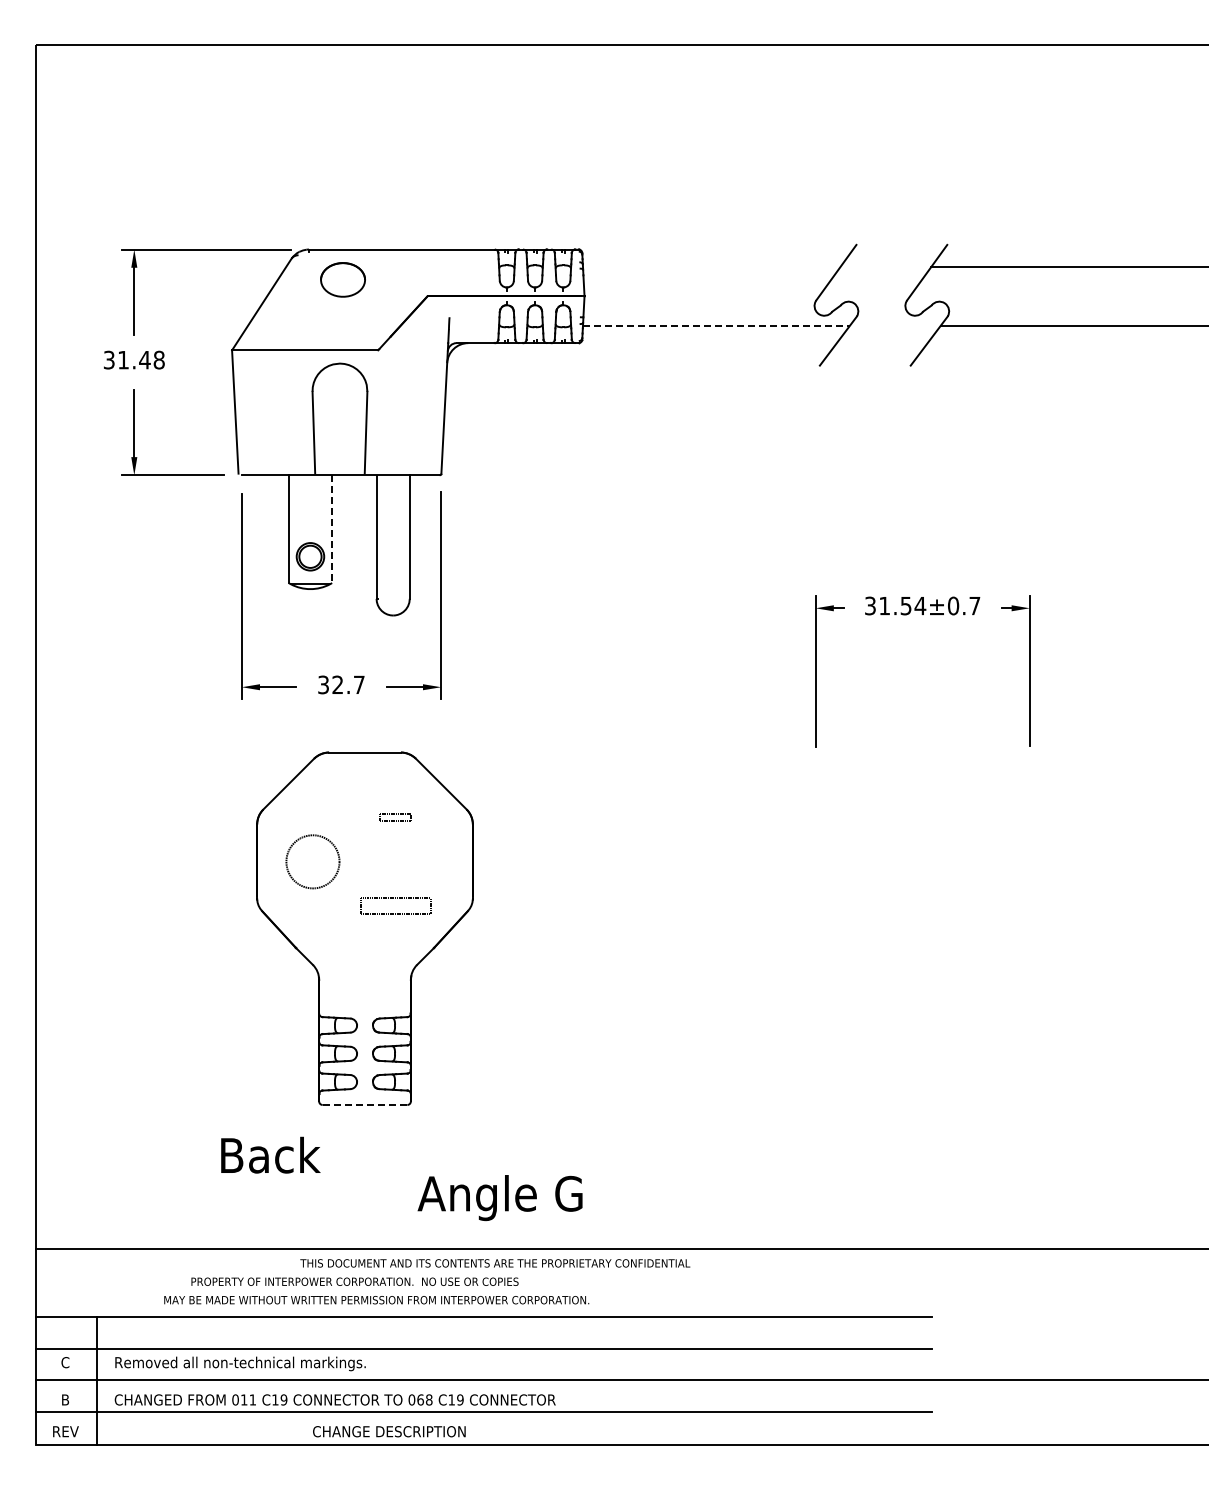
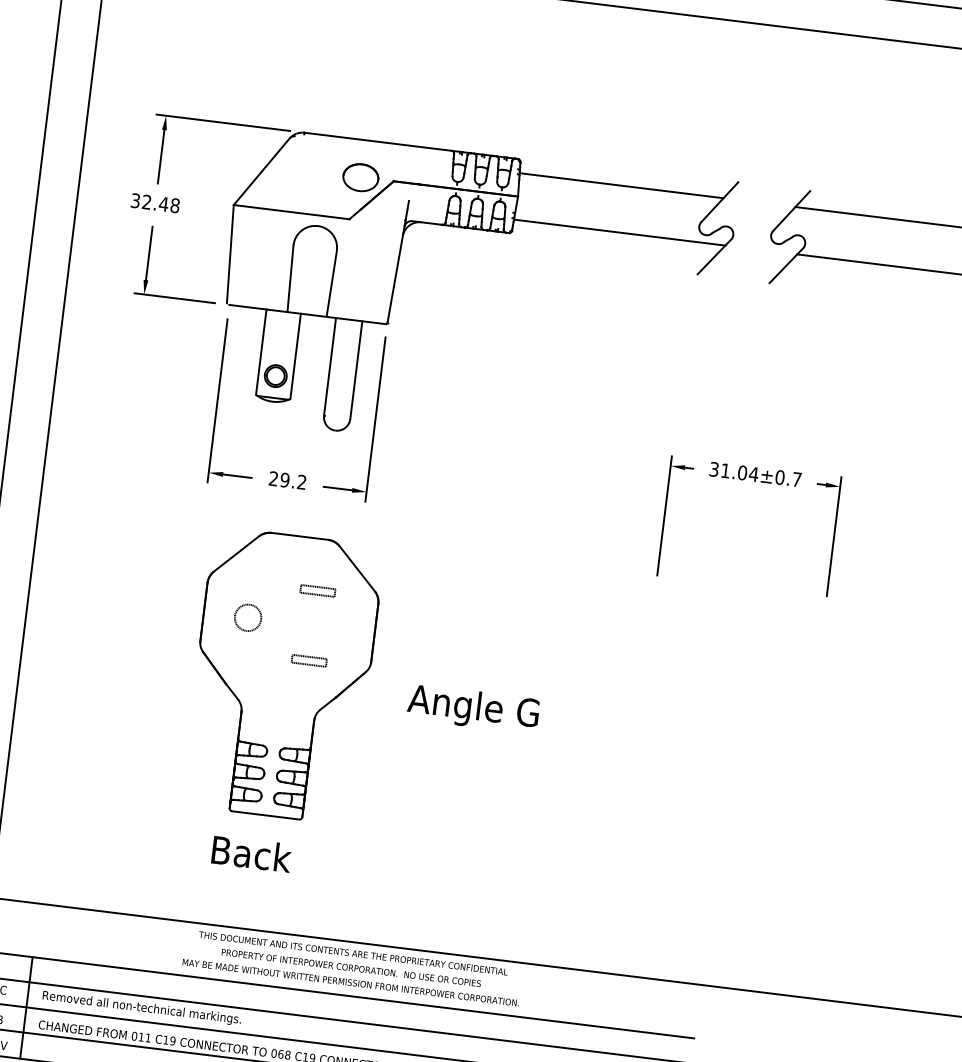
line: (711, 267) -> (621, 186), added
part: (342, 279) -> (360, 177), moved
line: (716, 325) -> (619, 232), dashed -> solid
text: (123, 359) -> (146, 201), 31.48 -> 32.48
line: (332, 529) -> (295, 356), dashed -> solid
text: (905, 605) -> (742, 472), 31.54±0.7 -> 31.04±0.7
text: (341, 684) -> (287, 480), 32.7 -> 29.2
part: (395, 817) -> (317, 590), size x1.43
circle: (312, 861) -> (247, 617), size x0.62
part: (395, 905) -> (309, 660), size x0.62
line: (364, 1104) -> (265, 814), dashed -> solid
text: (270, 1154) -> (251, 853), moved
text: (499, 1198) -> (472, 709), moved
text: (354, 1281) -> (351, 967), moved
text: (376, 1300) -> (350, 982), moved

